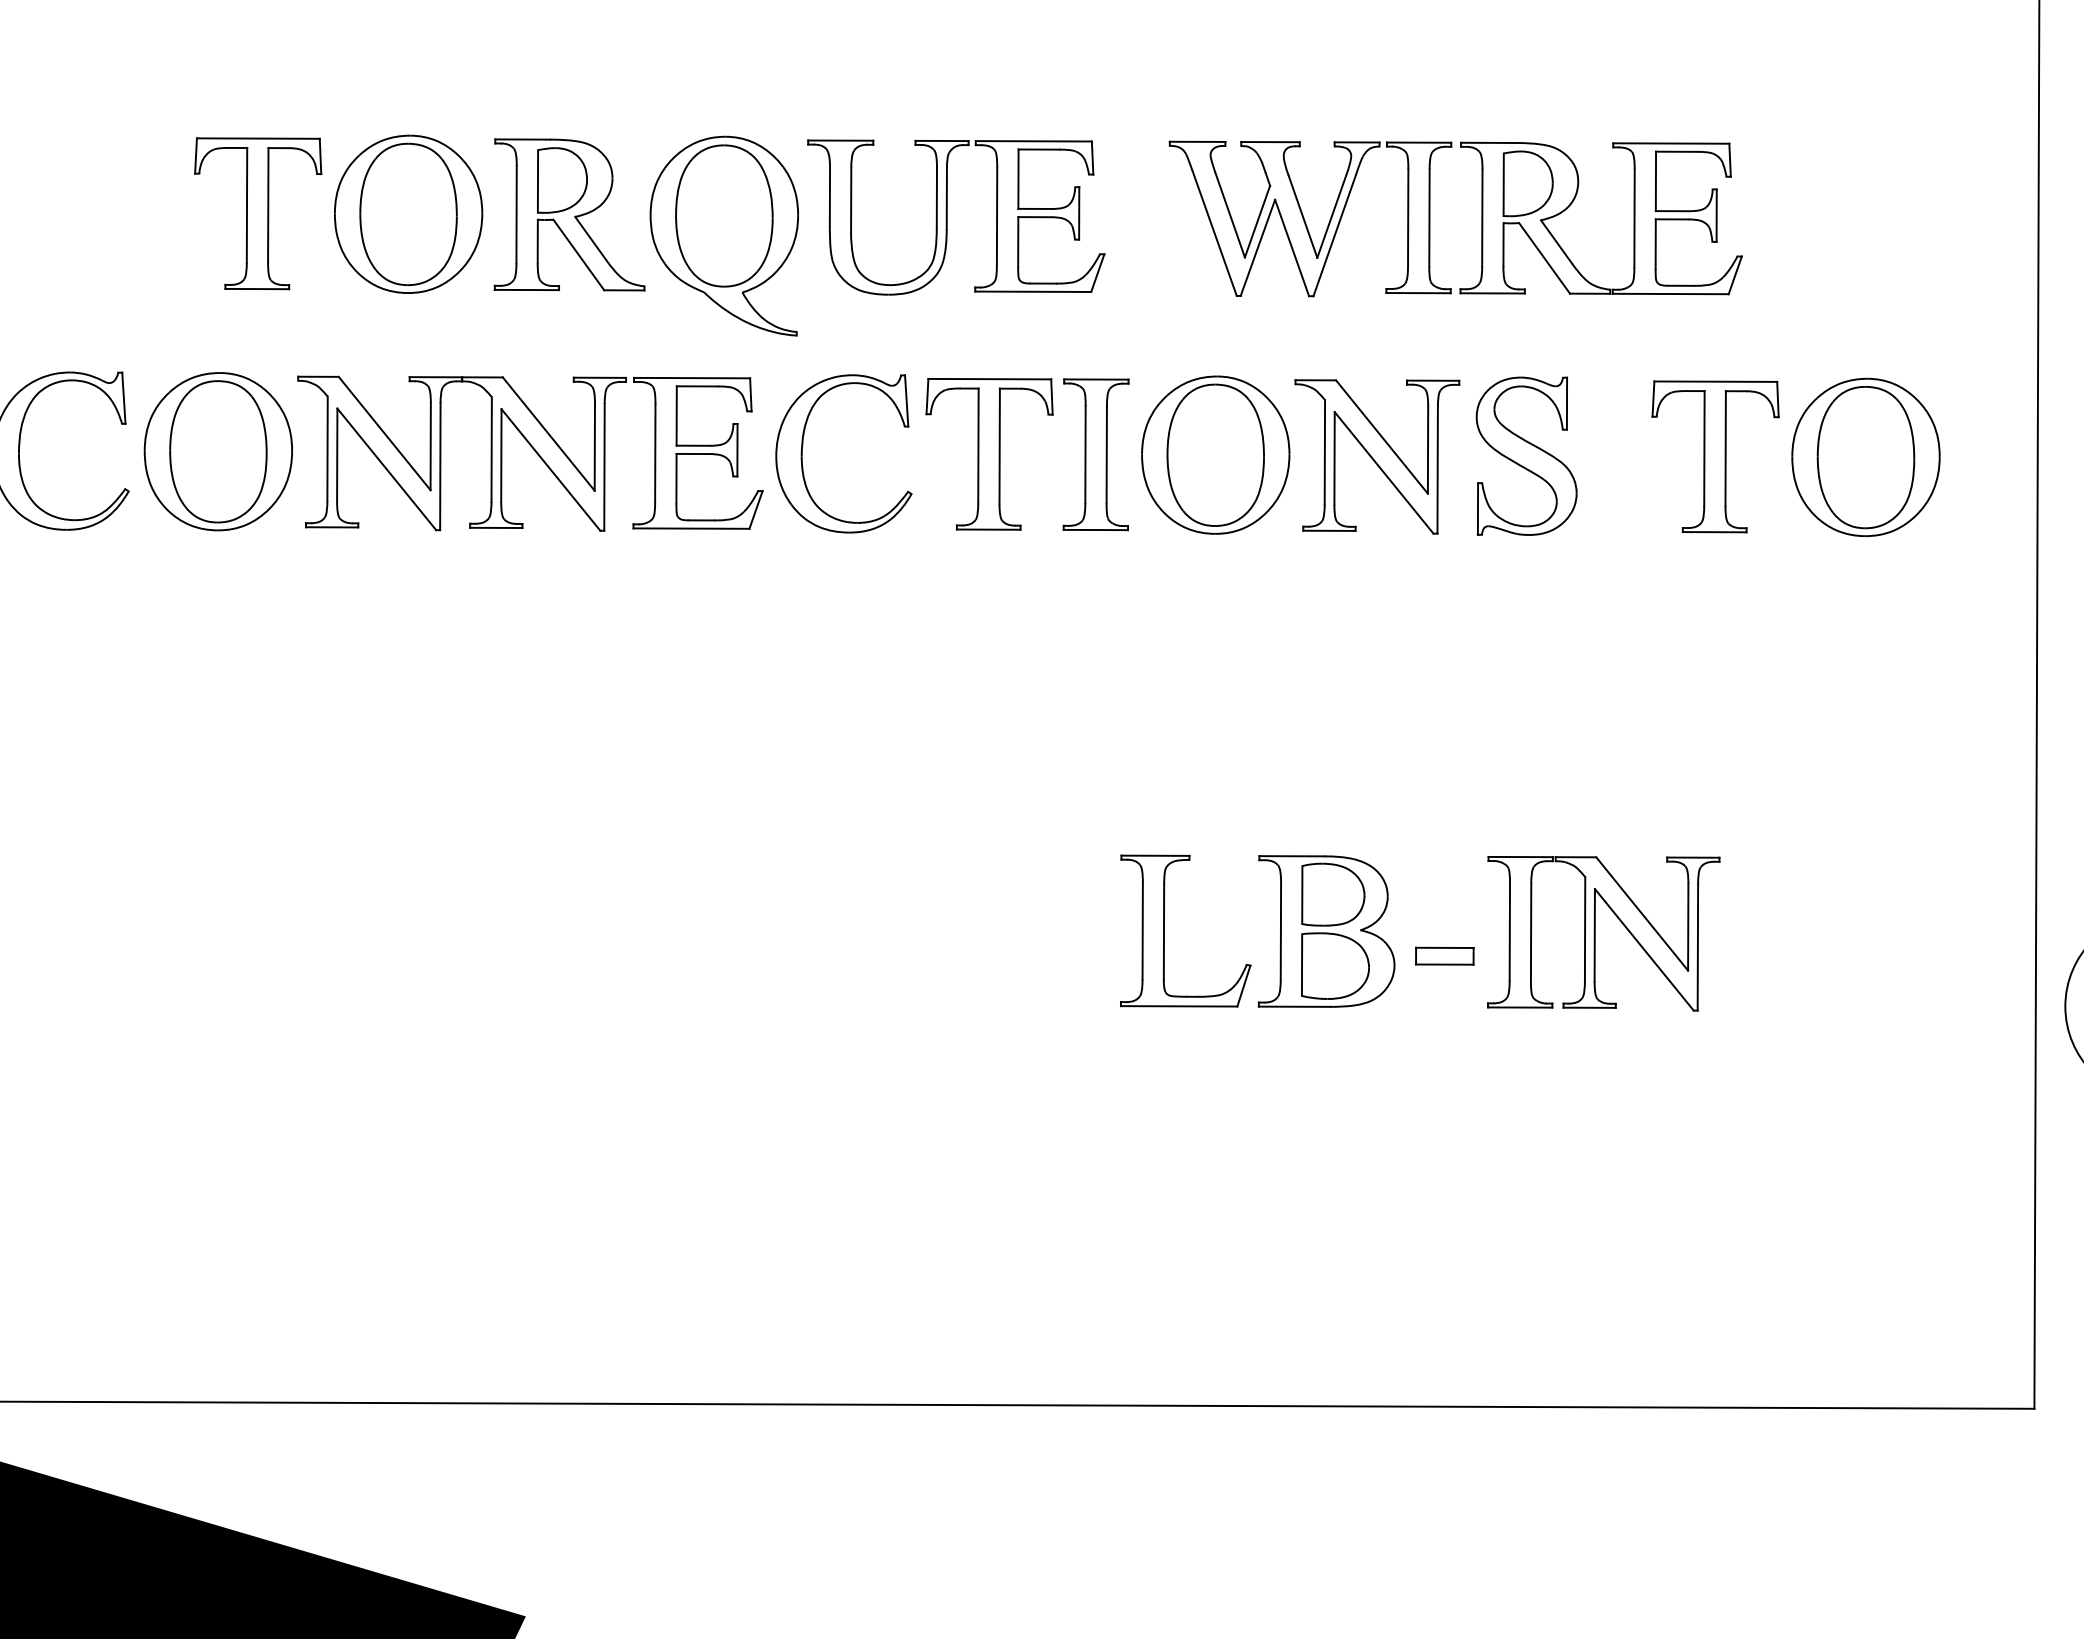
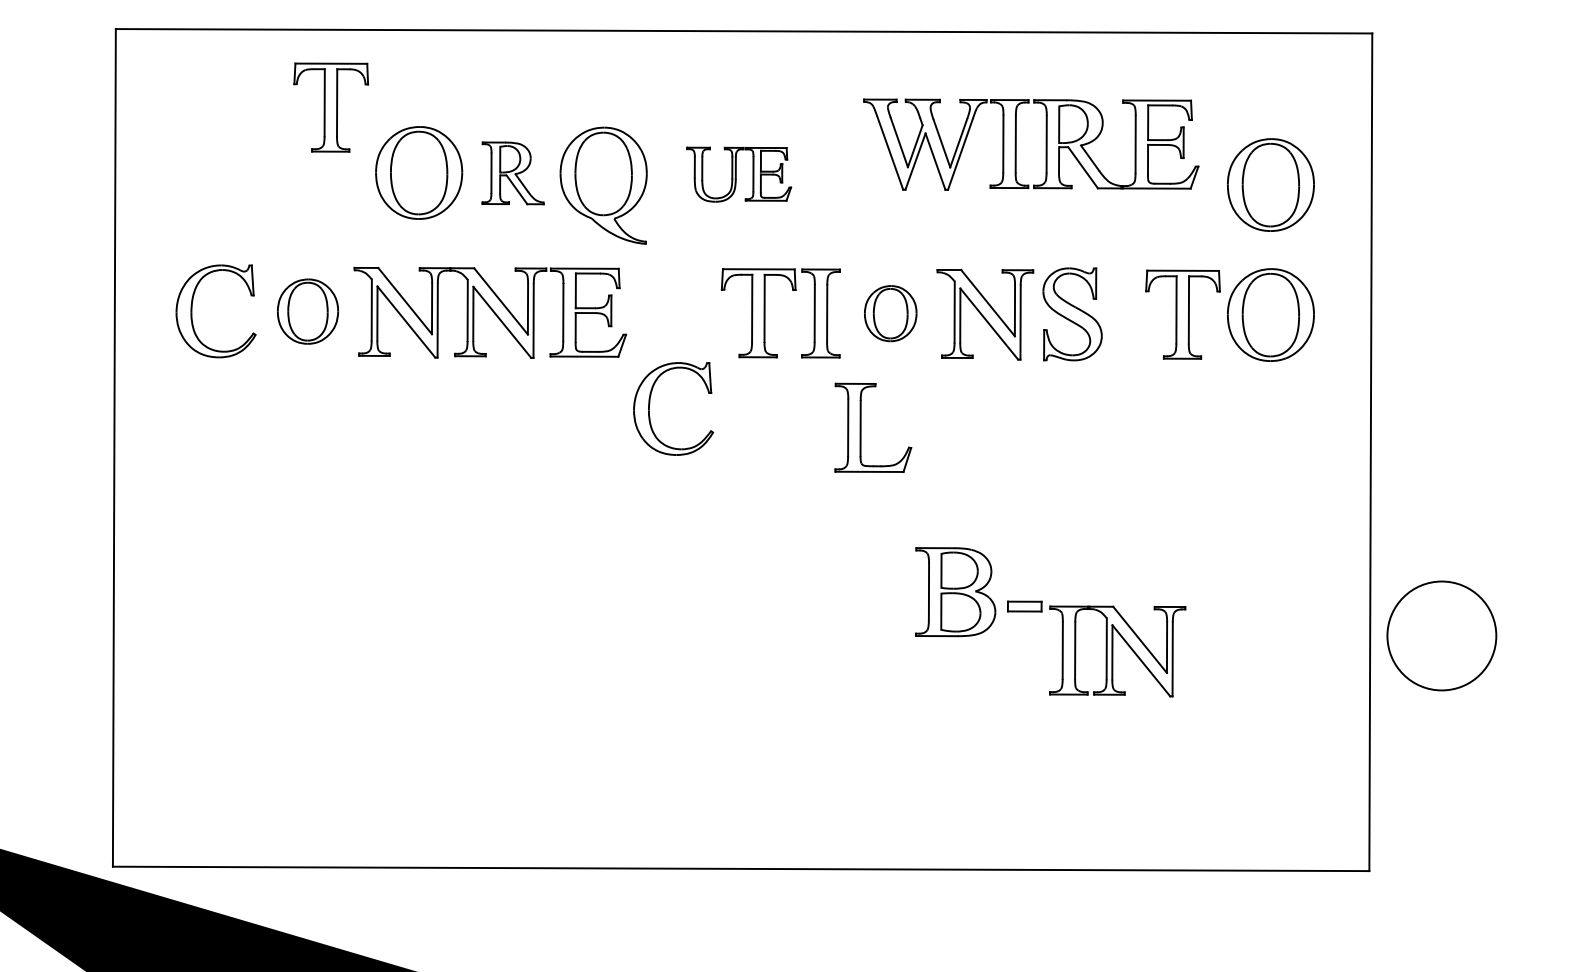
part: (258, 213) -> (331, 107), moved
part: (568, 215) -> (512, 173), size x0.7
part: (955, 216) -> (738, 174), size x0.6
part: (1480, 218) -> (1045, 144), moved
part: (1865, 234) -> (1270, 184), added
part: (804, 446) -> (650, 404), moved
part: (217, 451) -> (307, 311), size x0.7
part: (1215, 454) -> (890, 313), size x0.6
part: (1165, 930) -> (861, 427), moved
part: (1603, 933) -> (1117, 651), moved

